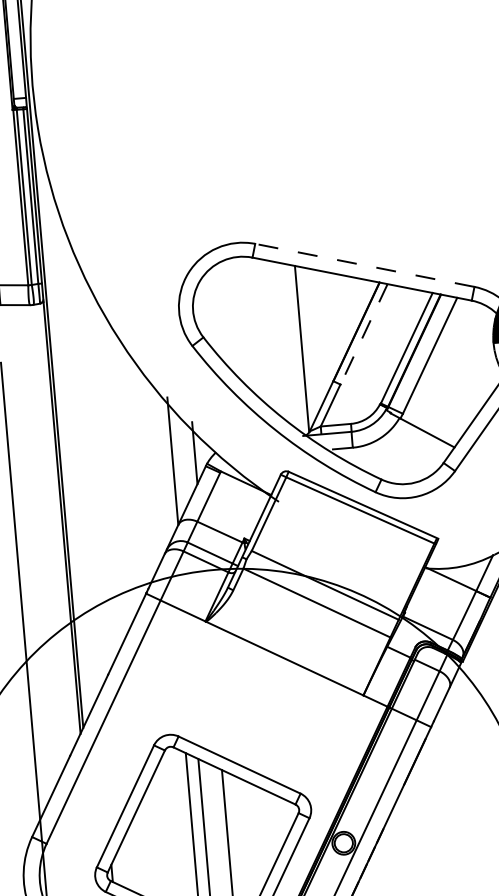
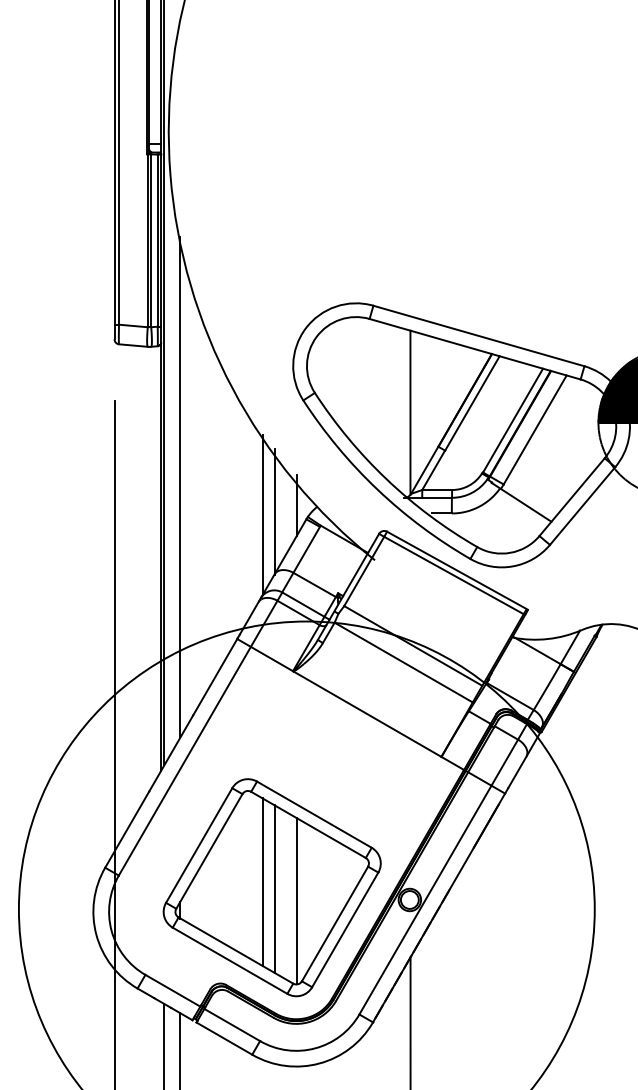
line: (364, 265) -> (478, 336), dashed -> solid
line: (364, 334) -> (472, 403), dashed -> solid
line: (75, 444) -> (180, 487), added
line: (160, 465) -> (262, 514), added

